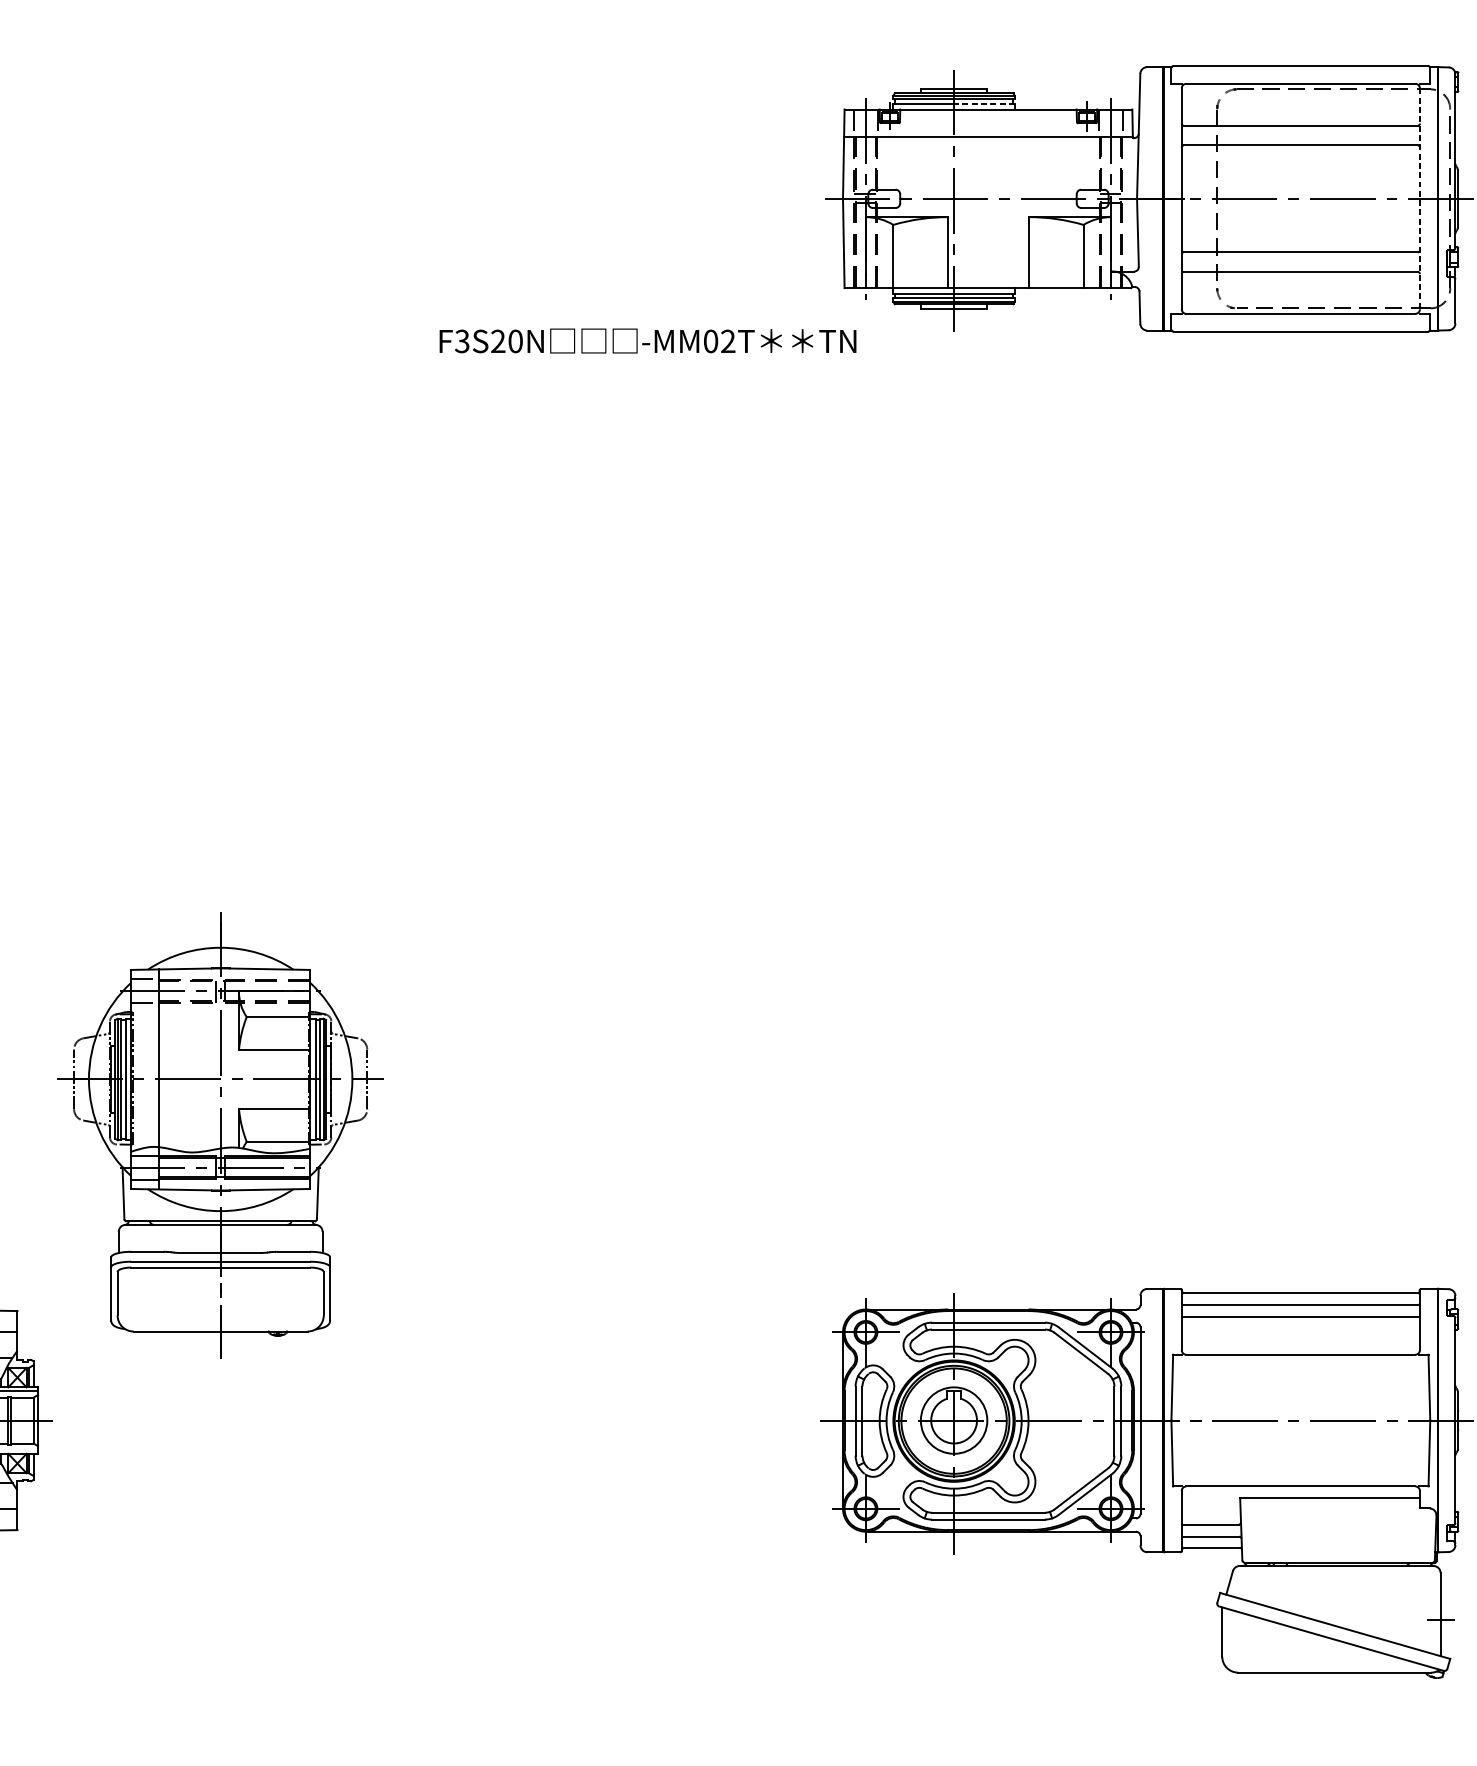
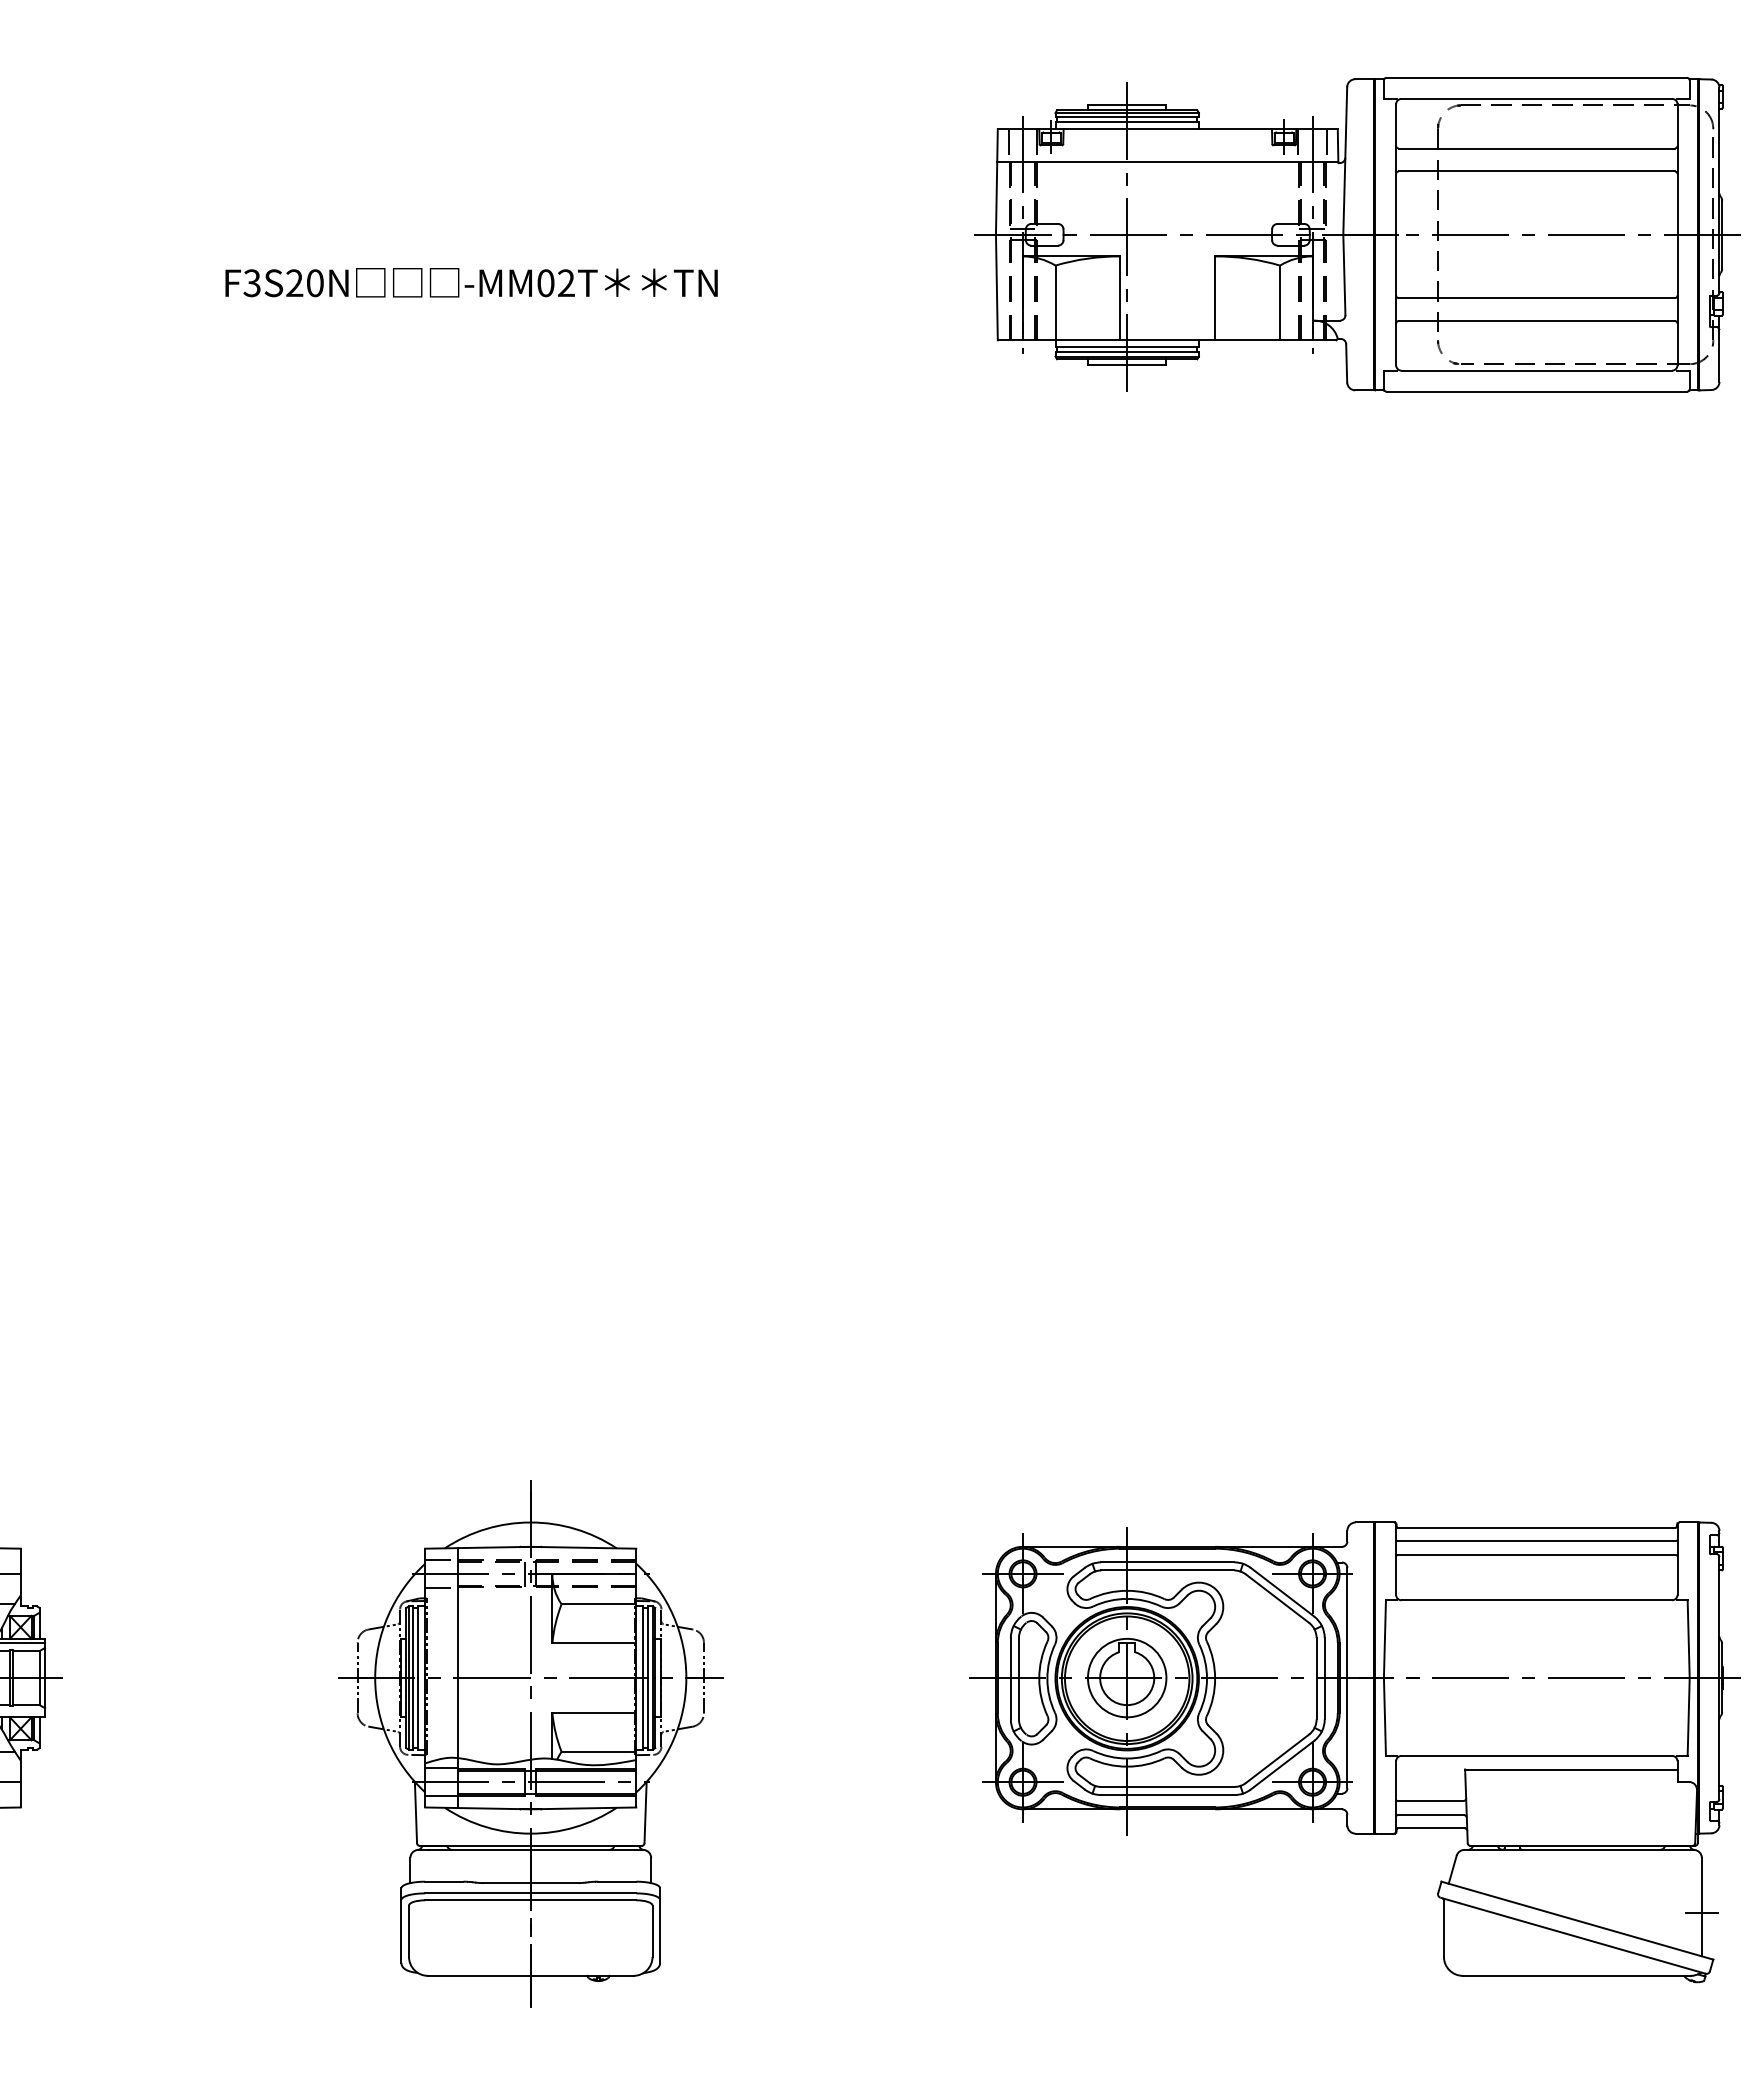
line: (984, 103) -> (1163, 122), dashed -> solid
line: (1419, 199) -> (1677, 235), dashed -> solid
text: (647, 340) -> (471, 282), moved
part: (220, 1134) -> (530, 1743), moved

